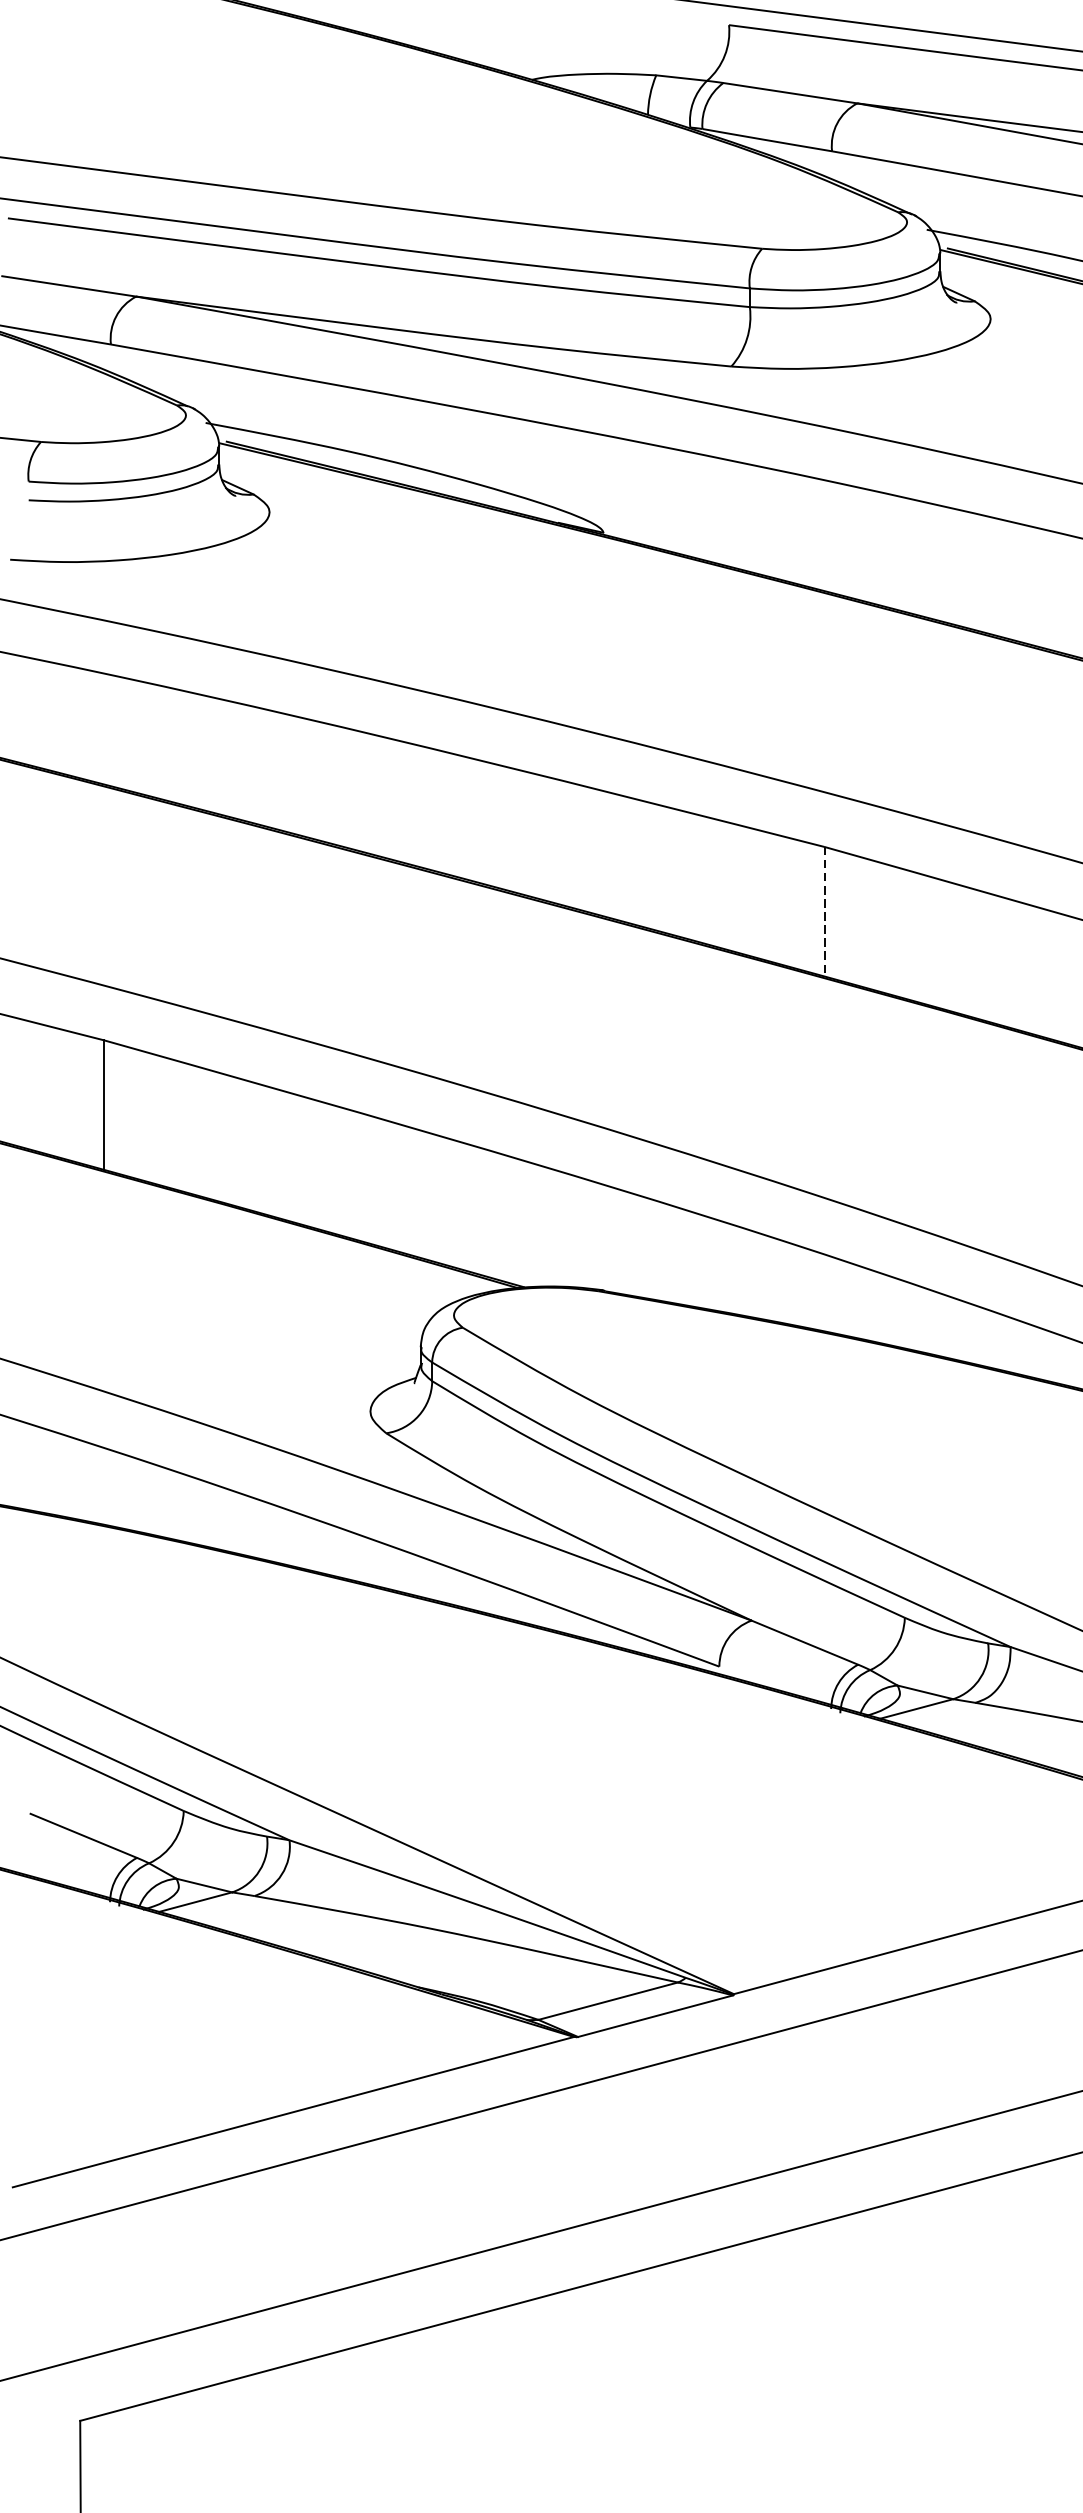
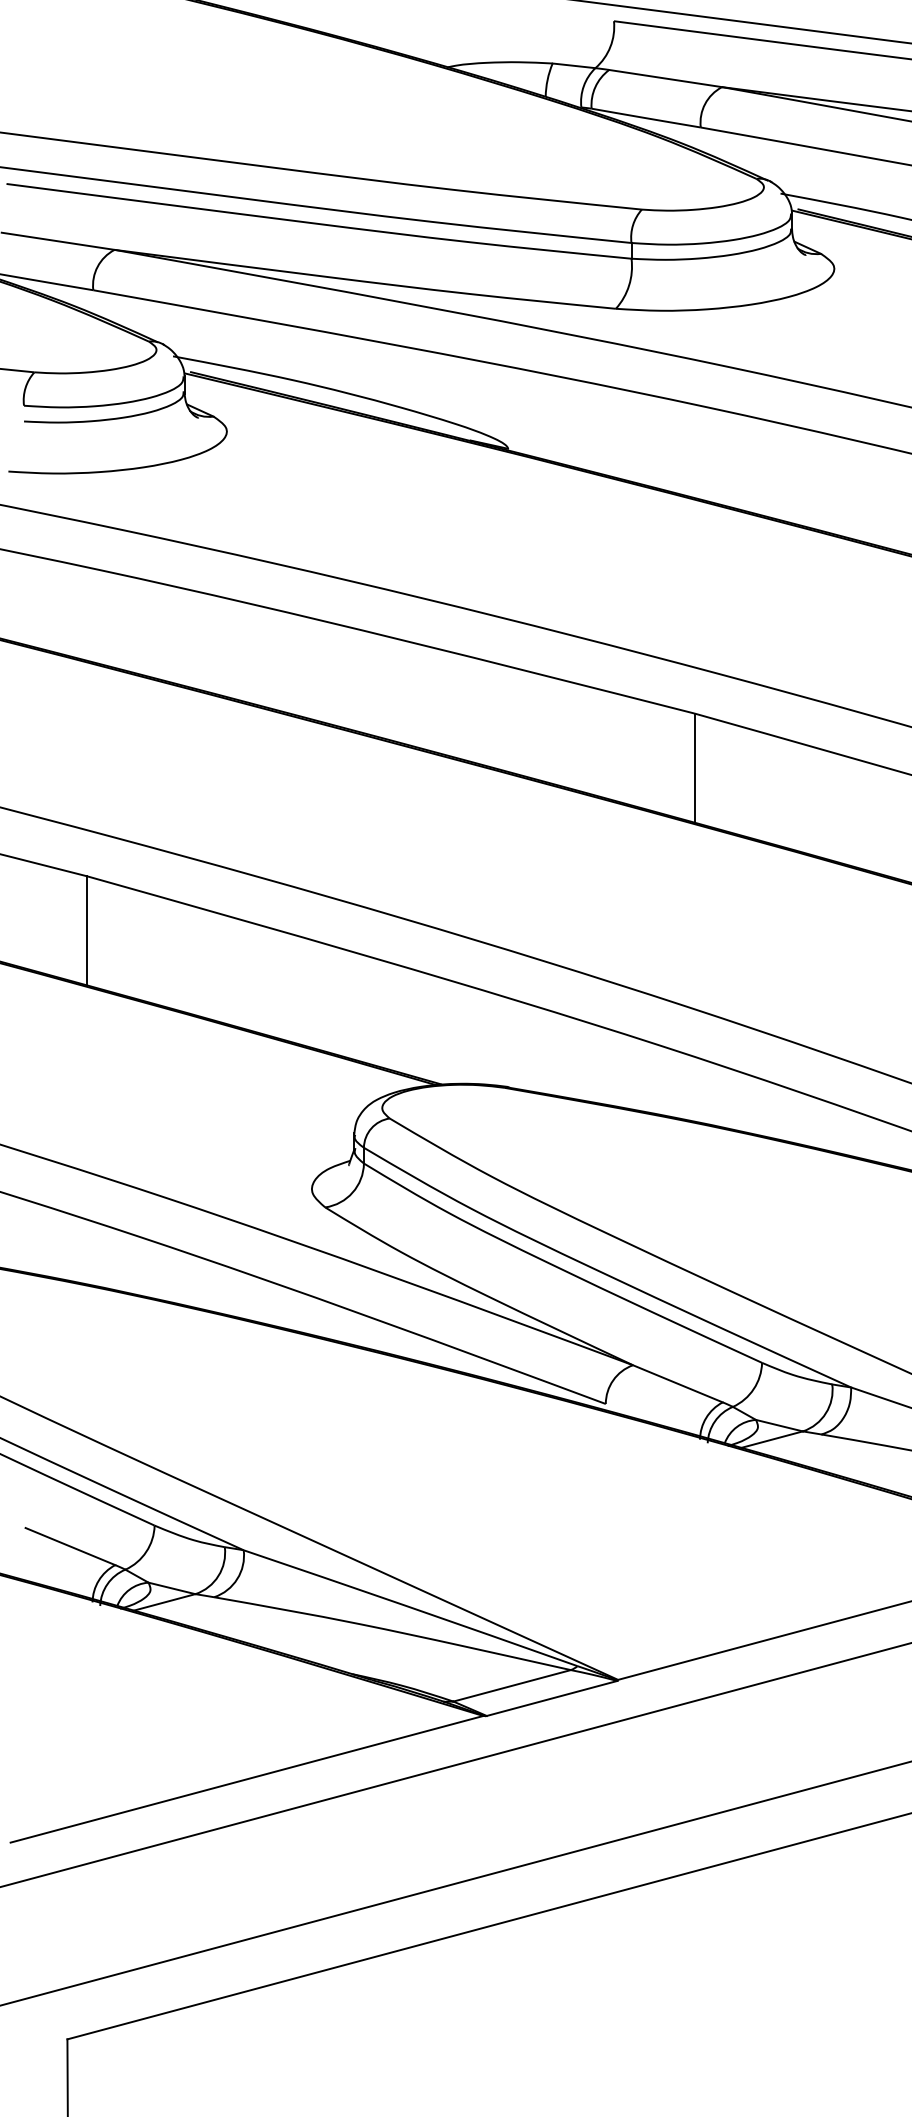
line: (824, 912) -> (694, 768), dashed -> solid

